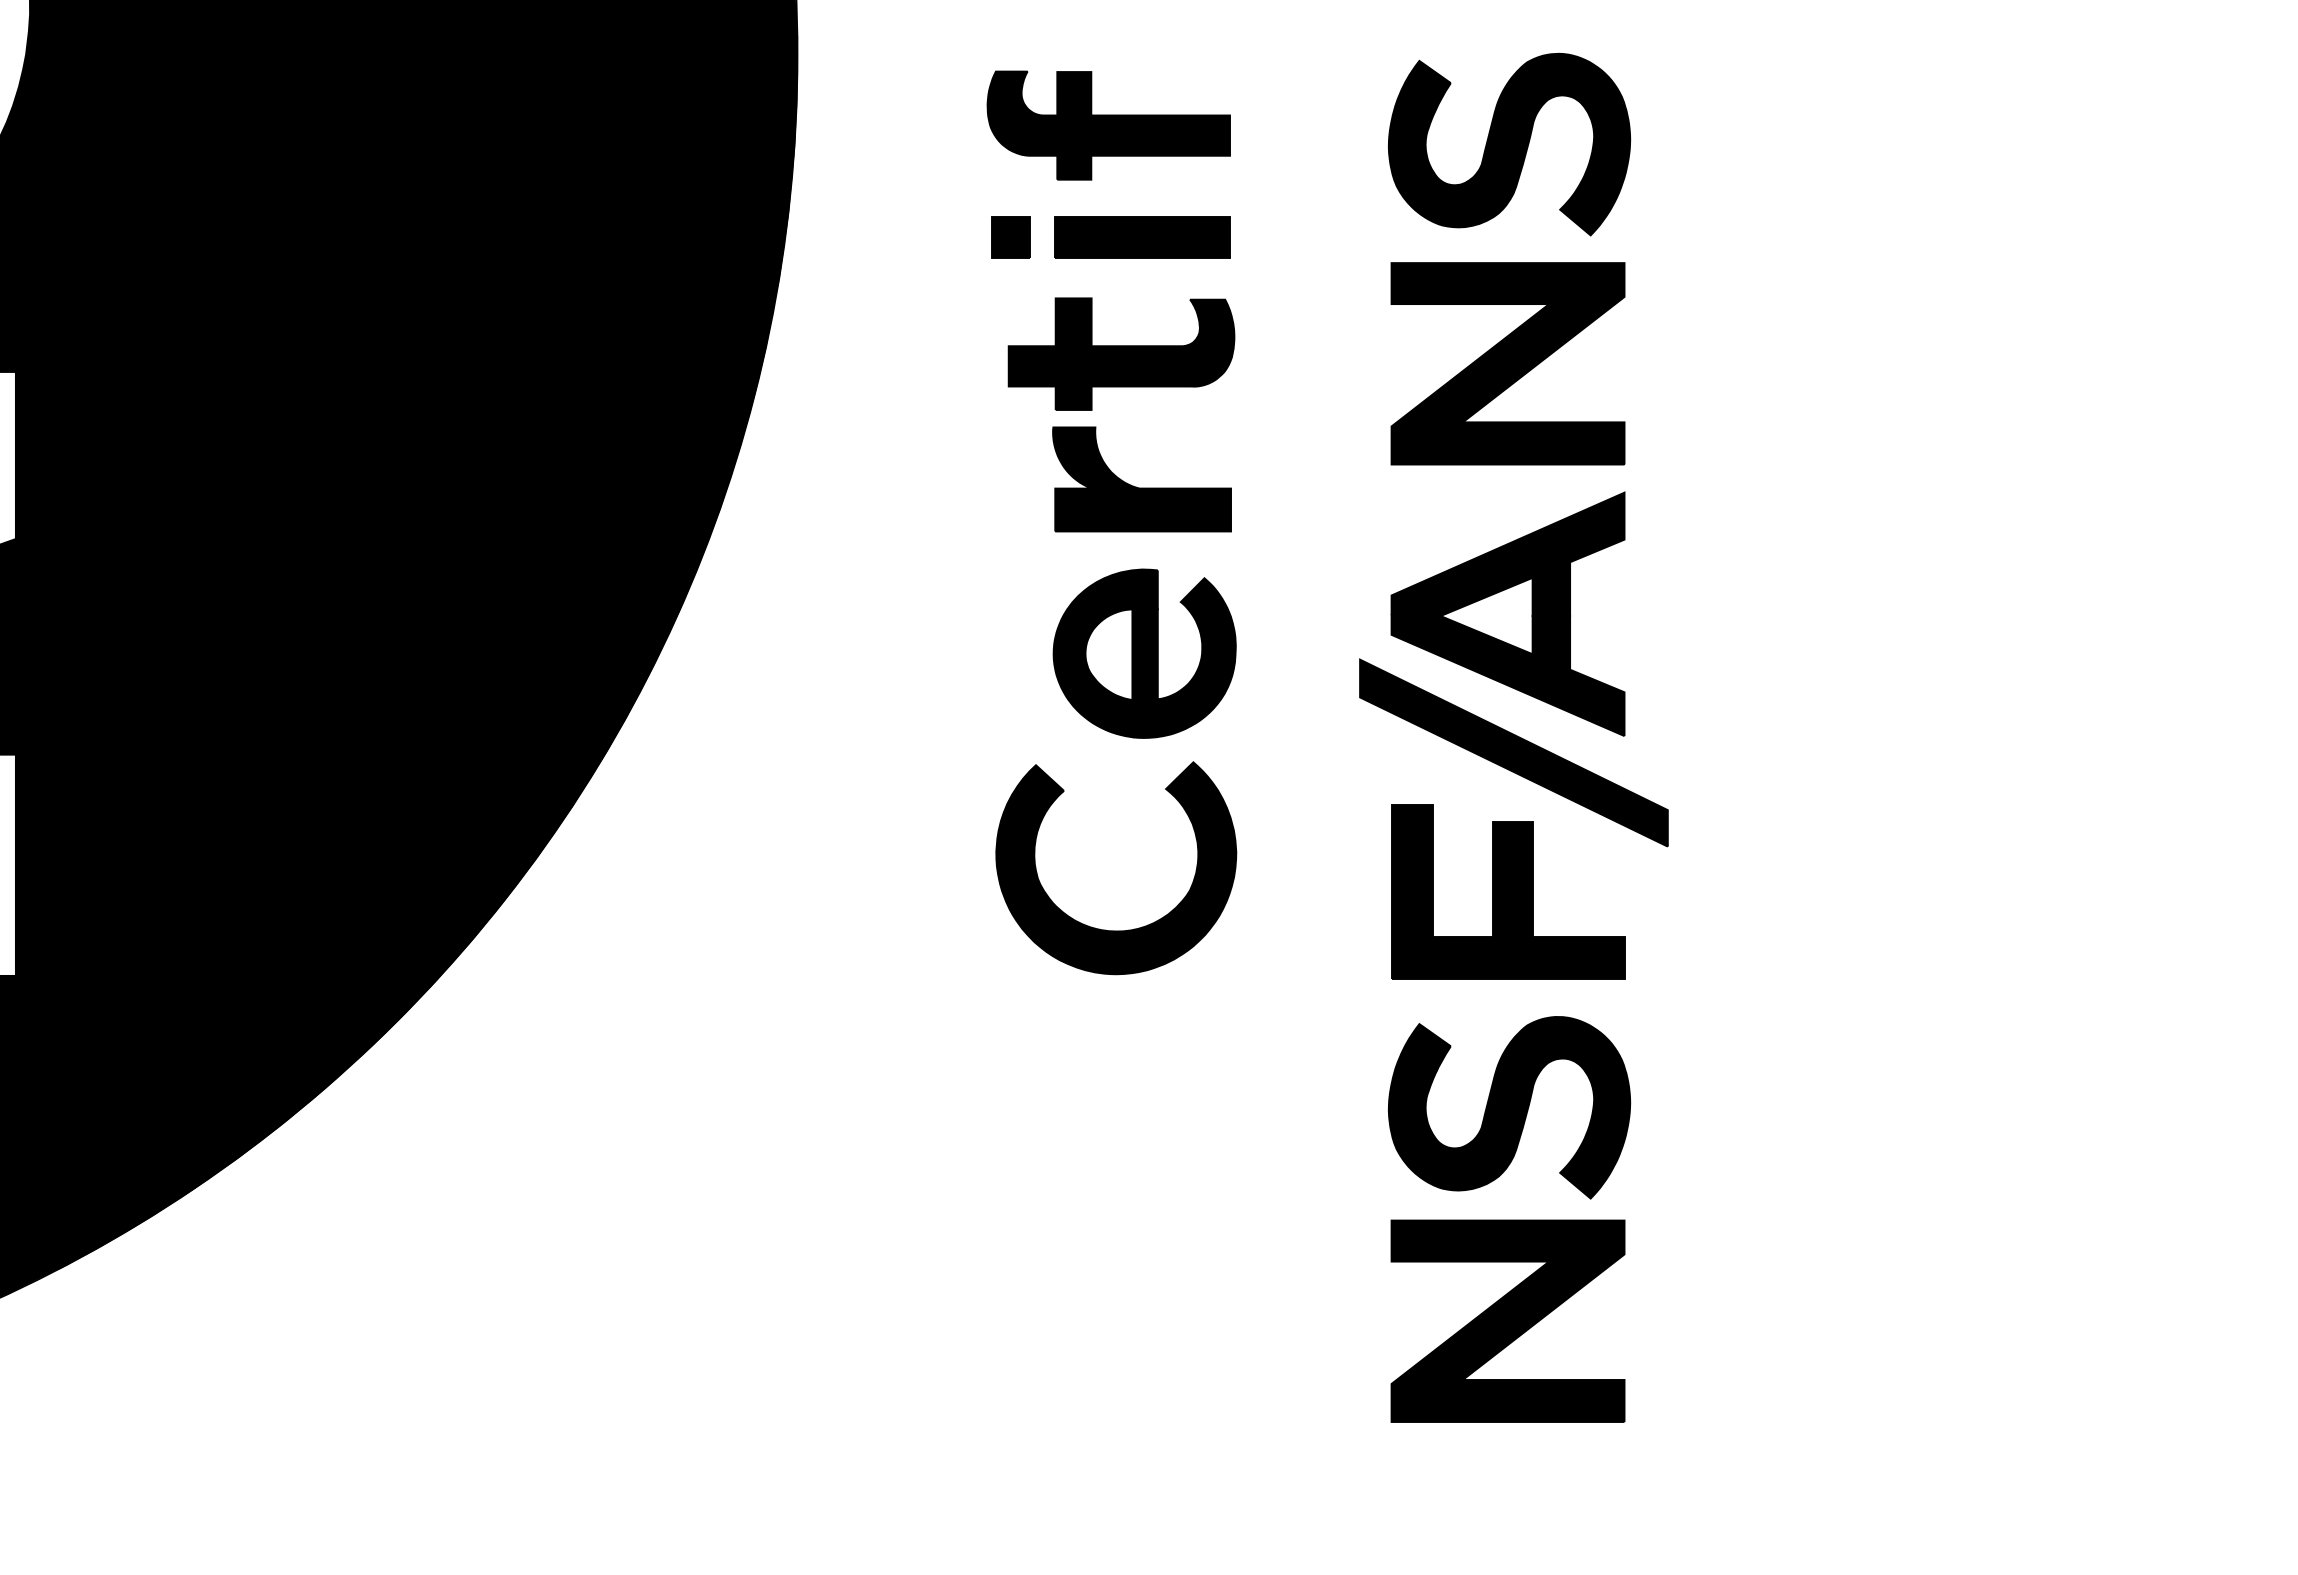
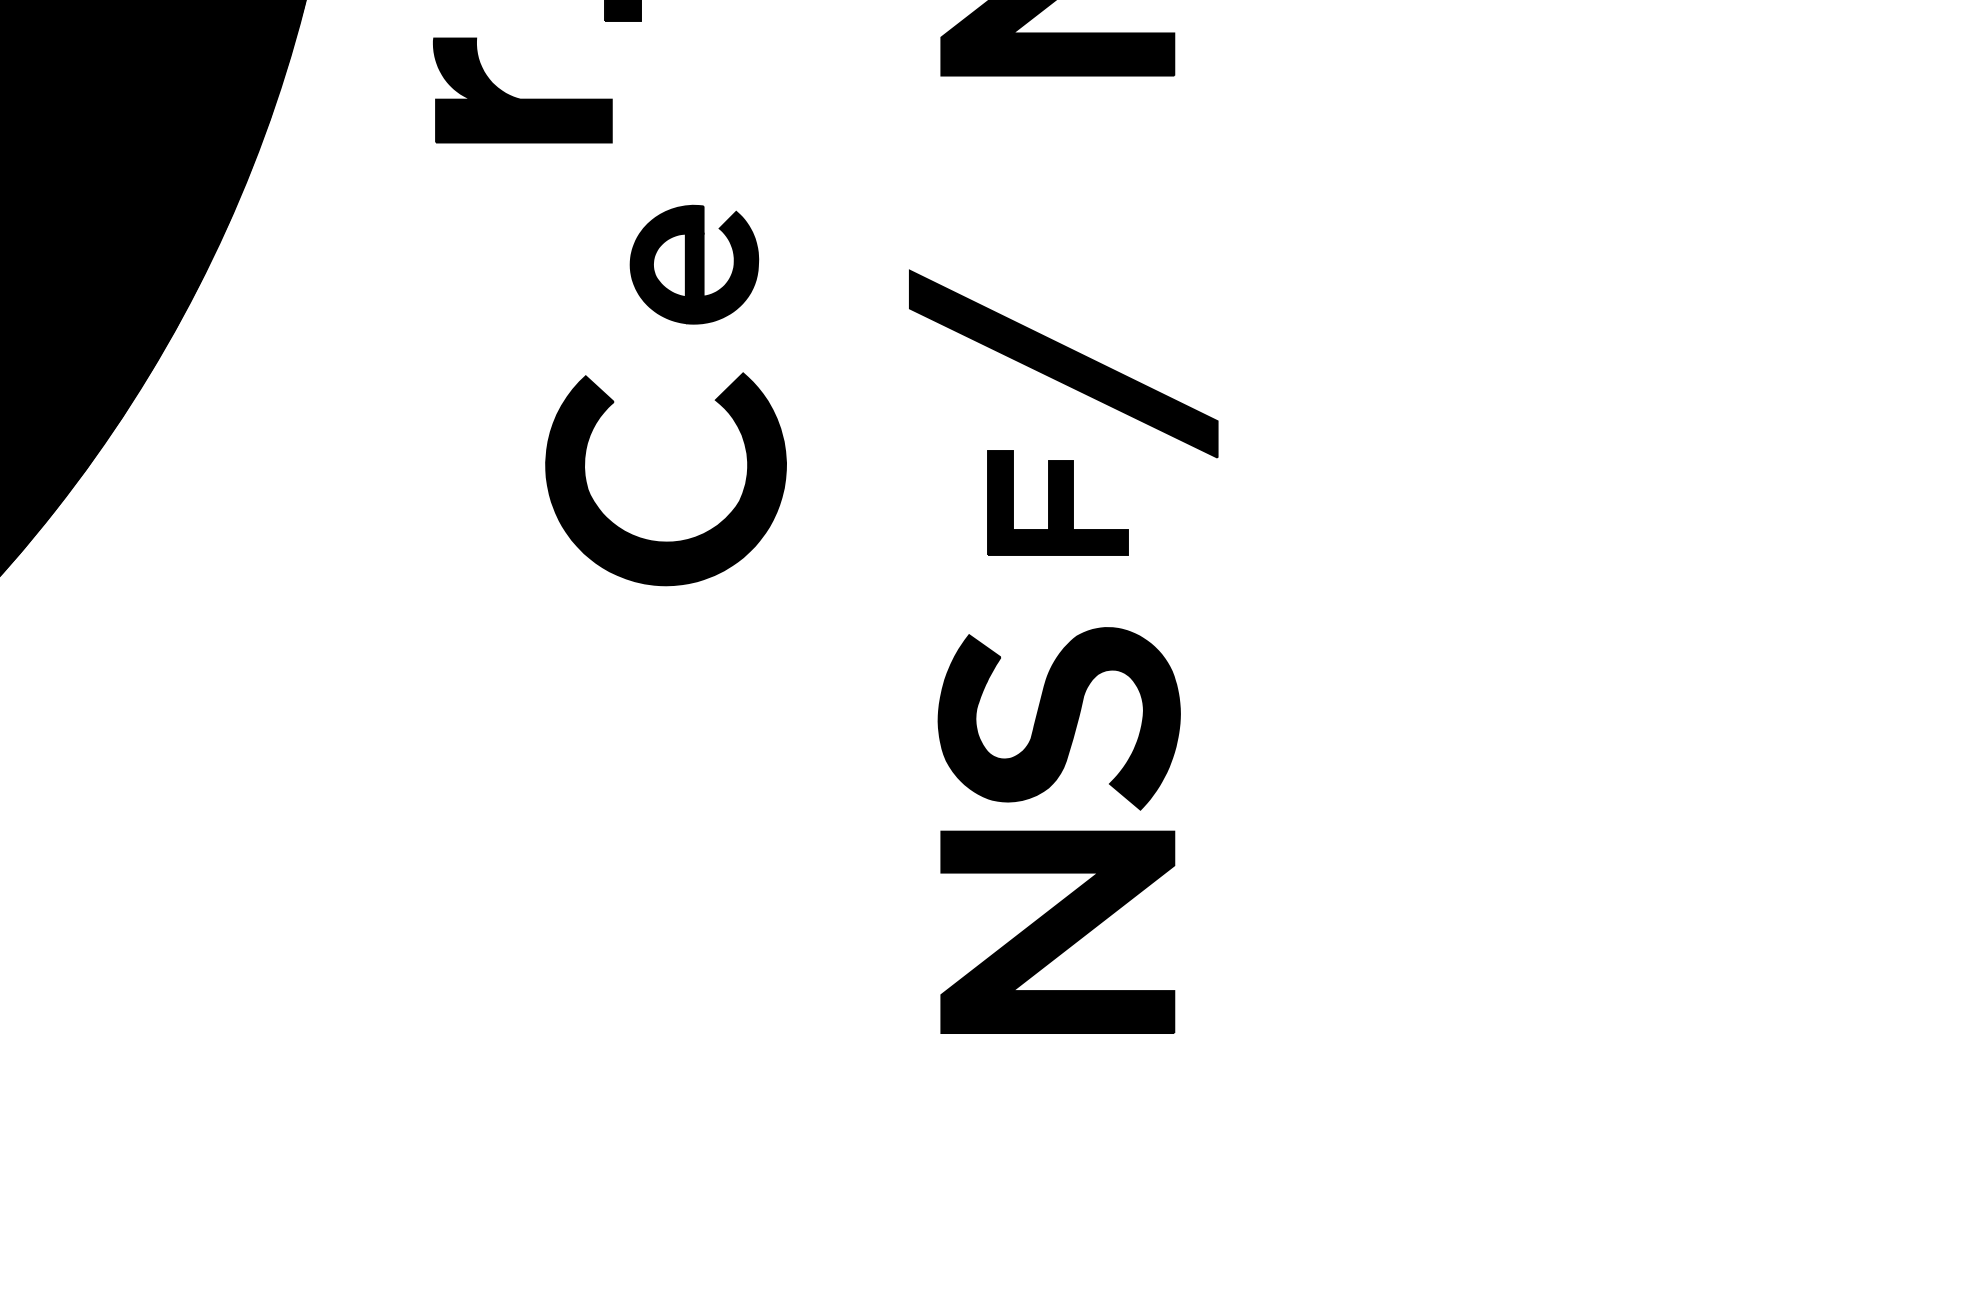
part: (1141, 487) -> (522, 98), moved
part: (1507, 613) -> (1057, 224), removed
part: (1144, 653) -> (694, 264), size x0.7
part: (1508, 891) -> (1058, 502), size x0.6

